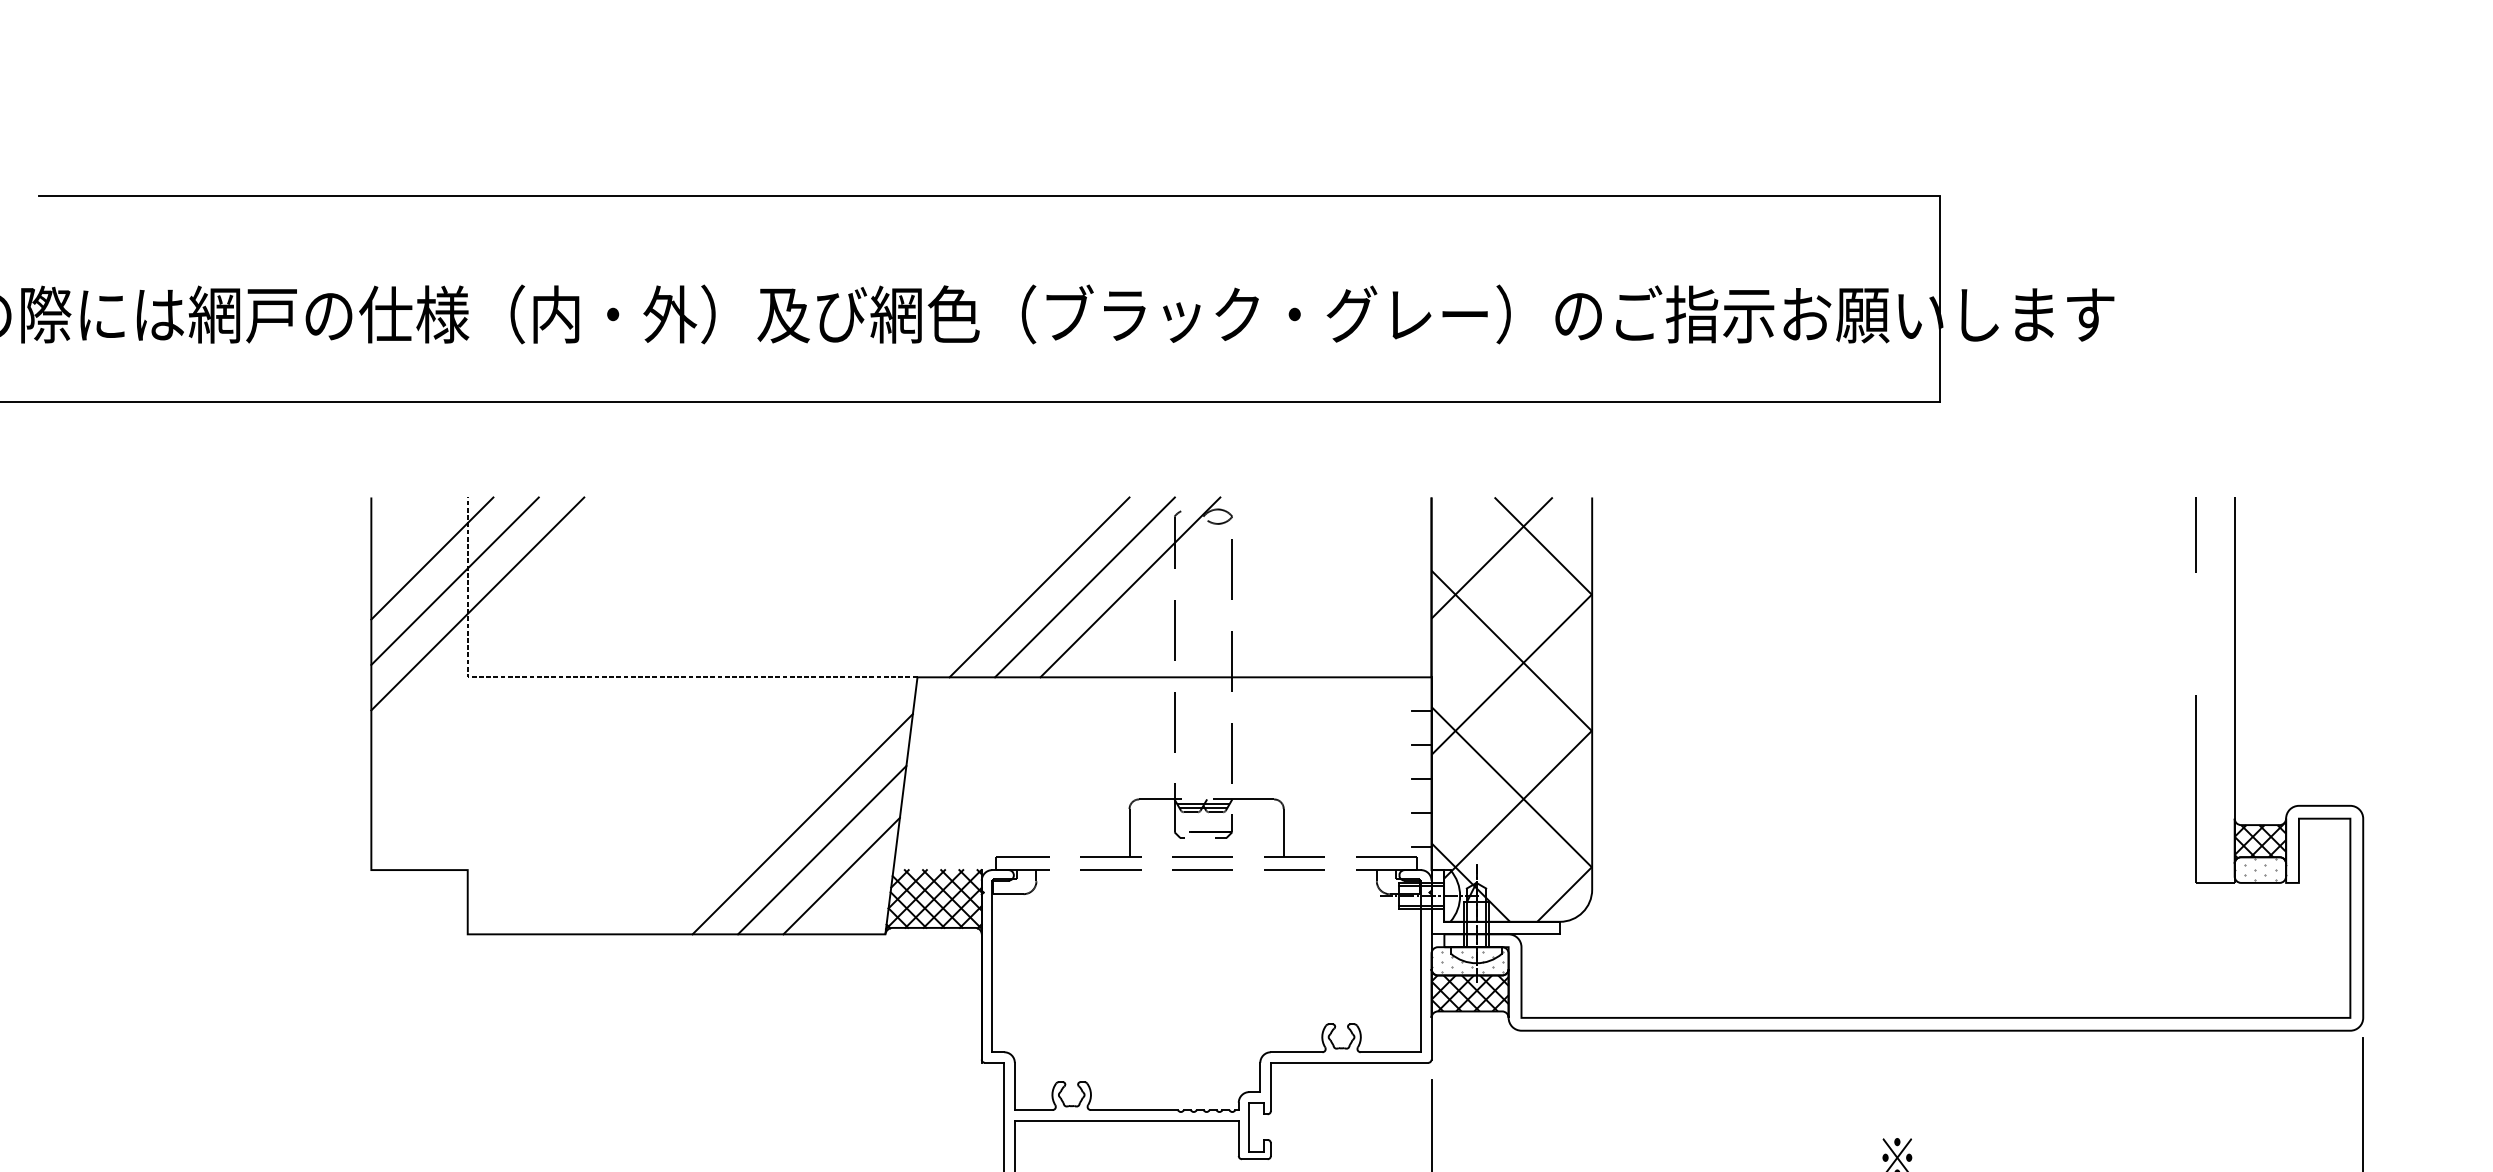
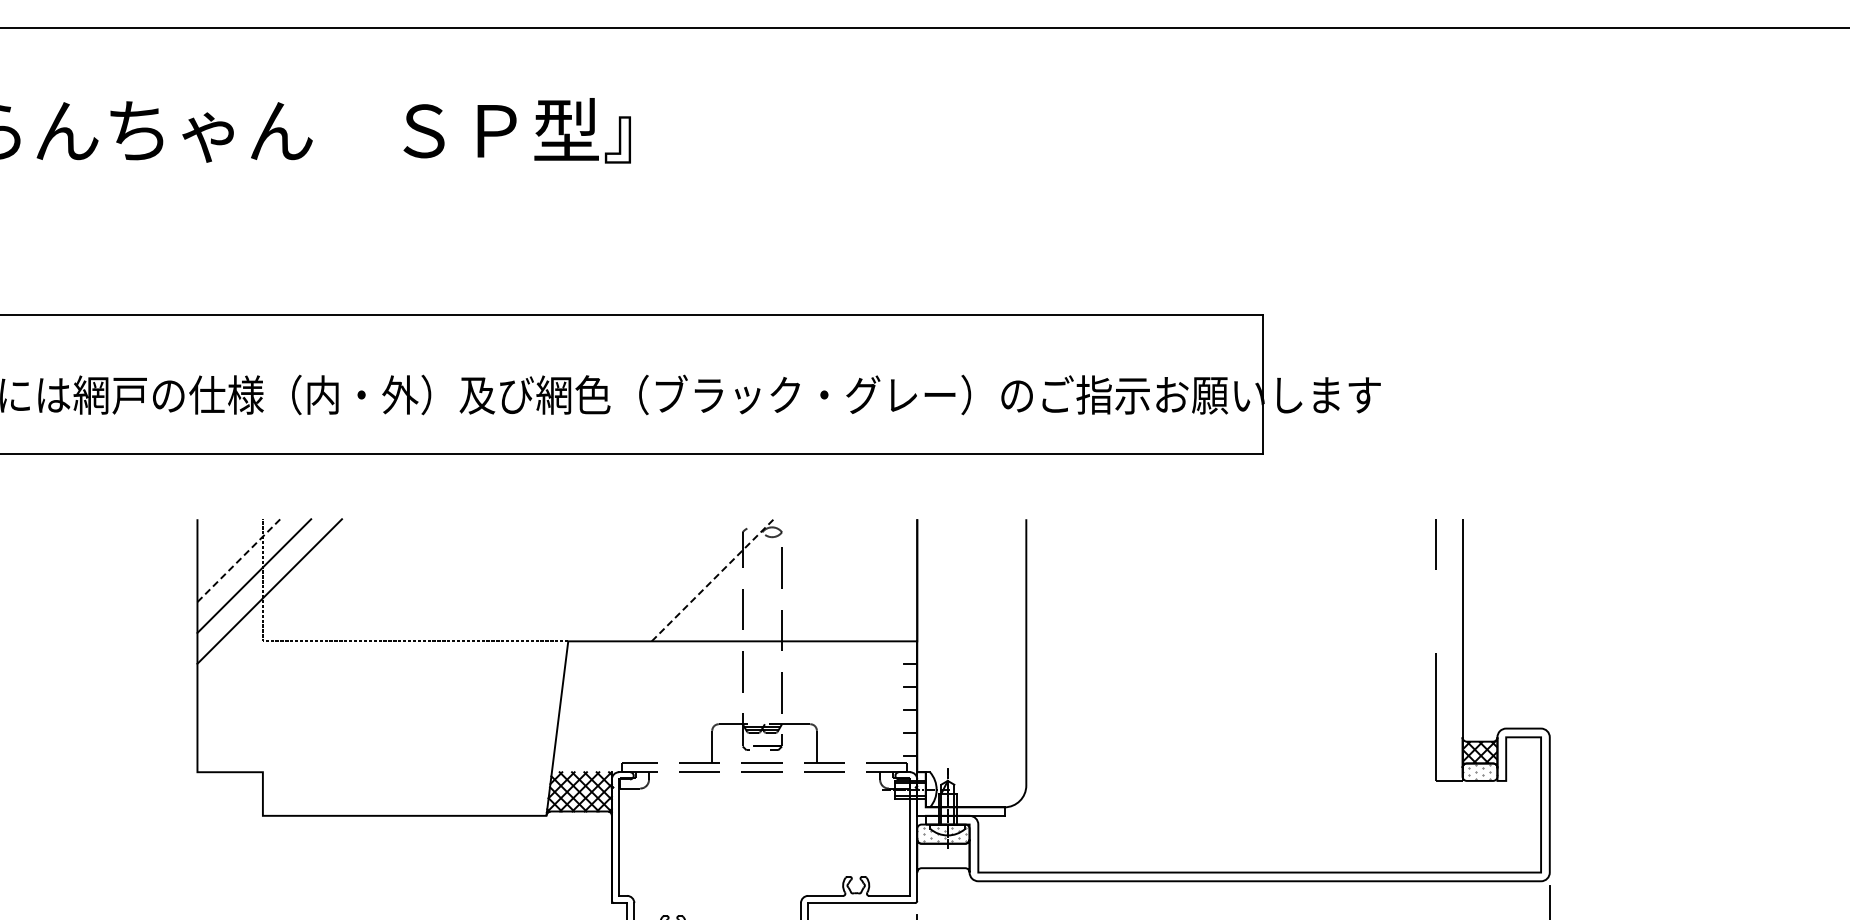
line: (431, 558) -> (238, 560), solid -> dashed
line: (1131, 586) -> (713, 579), solid -> dashed
line: (1040, 587) -> (651, 580), removed
line: (1084, 587) -> (681, 580), removed
hatch: (1511, 709) -> (971, 663), removed
line: (802, 823) -> (490, 740), removed
line: (822, 849) -> (503, 758), removed
line: (841, 874) -> (516, 775), removed
hatch: (1470, 995) -> (943, 857), removed

